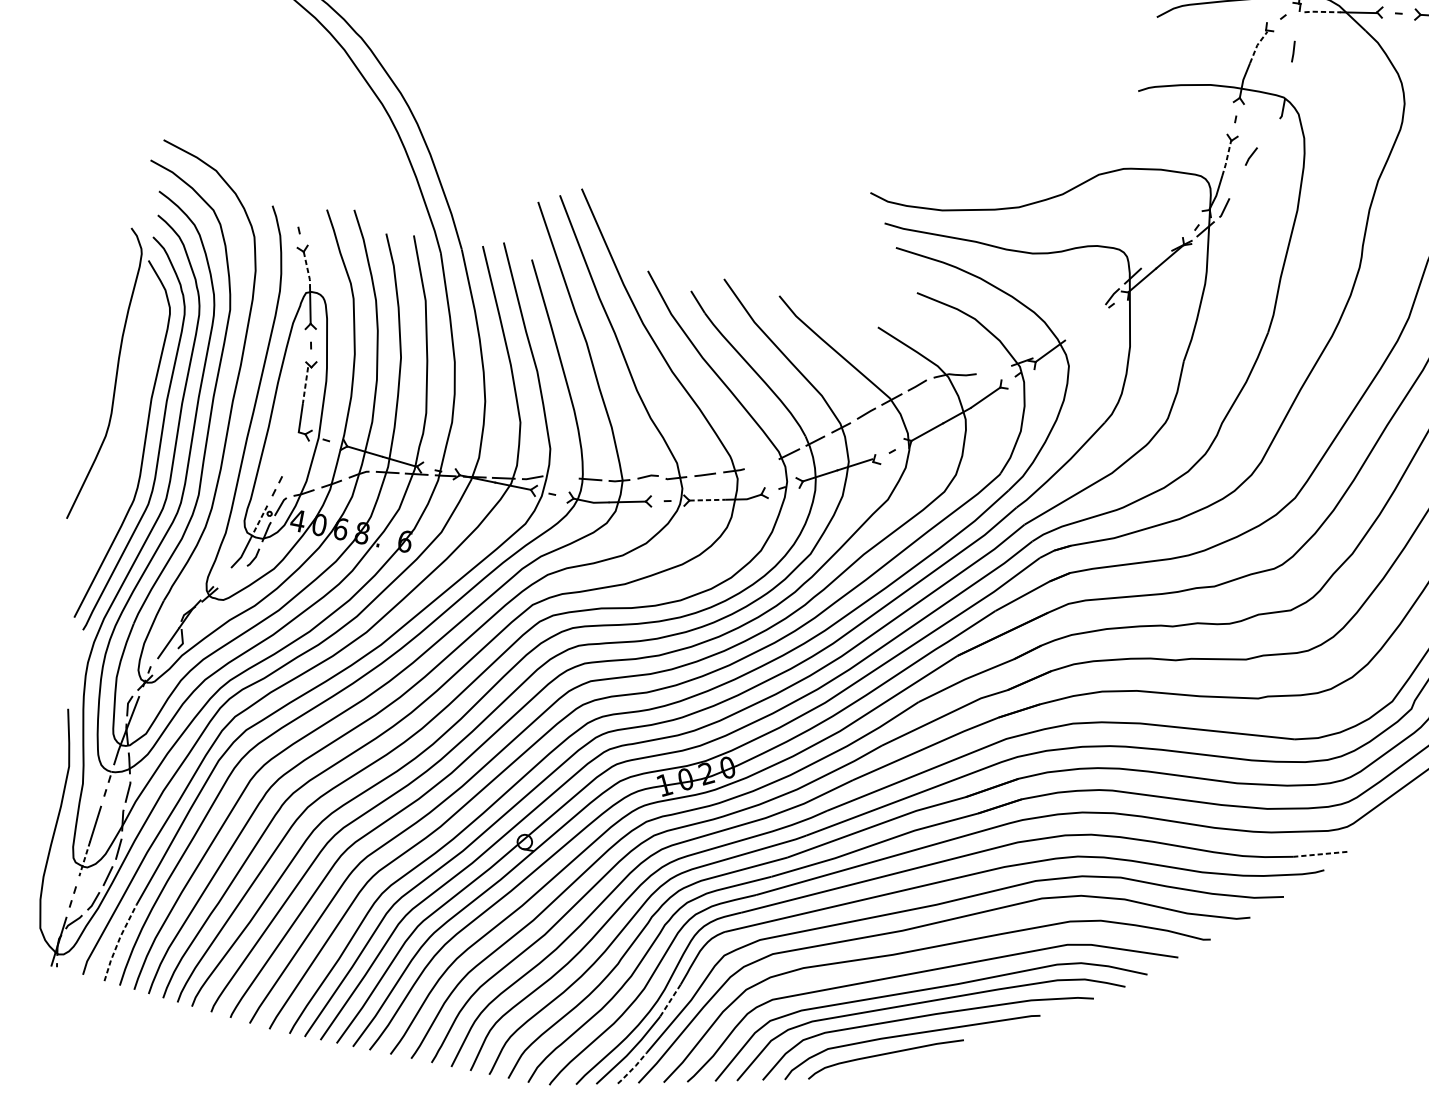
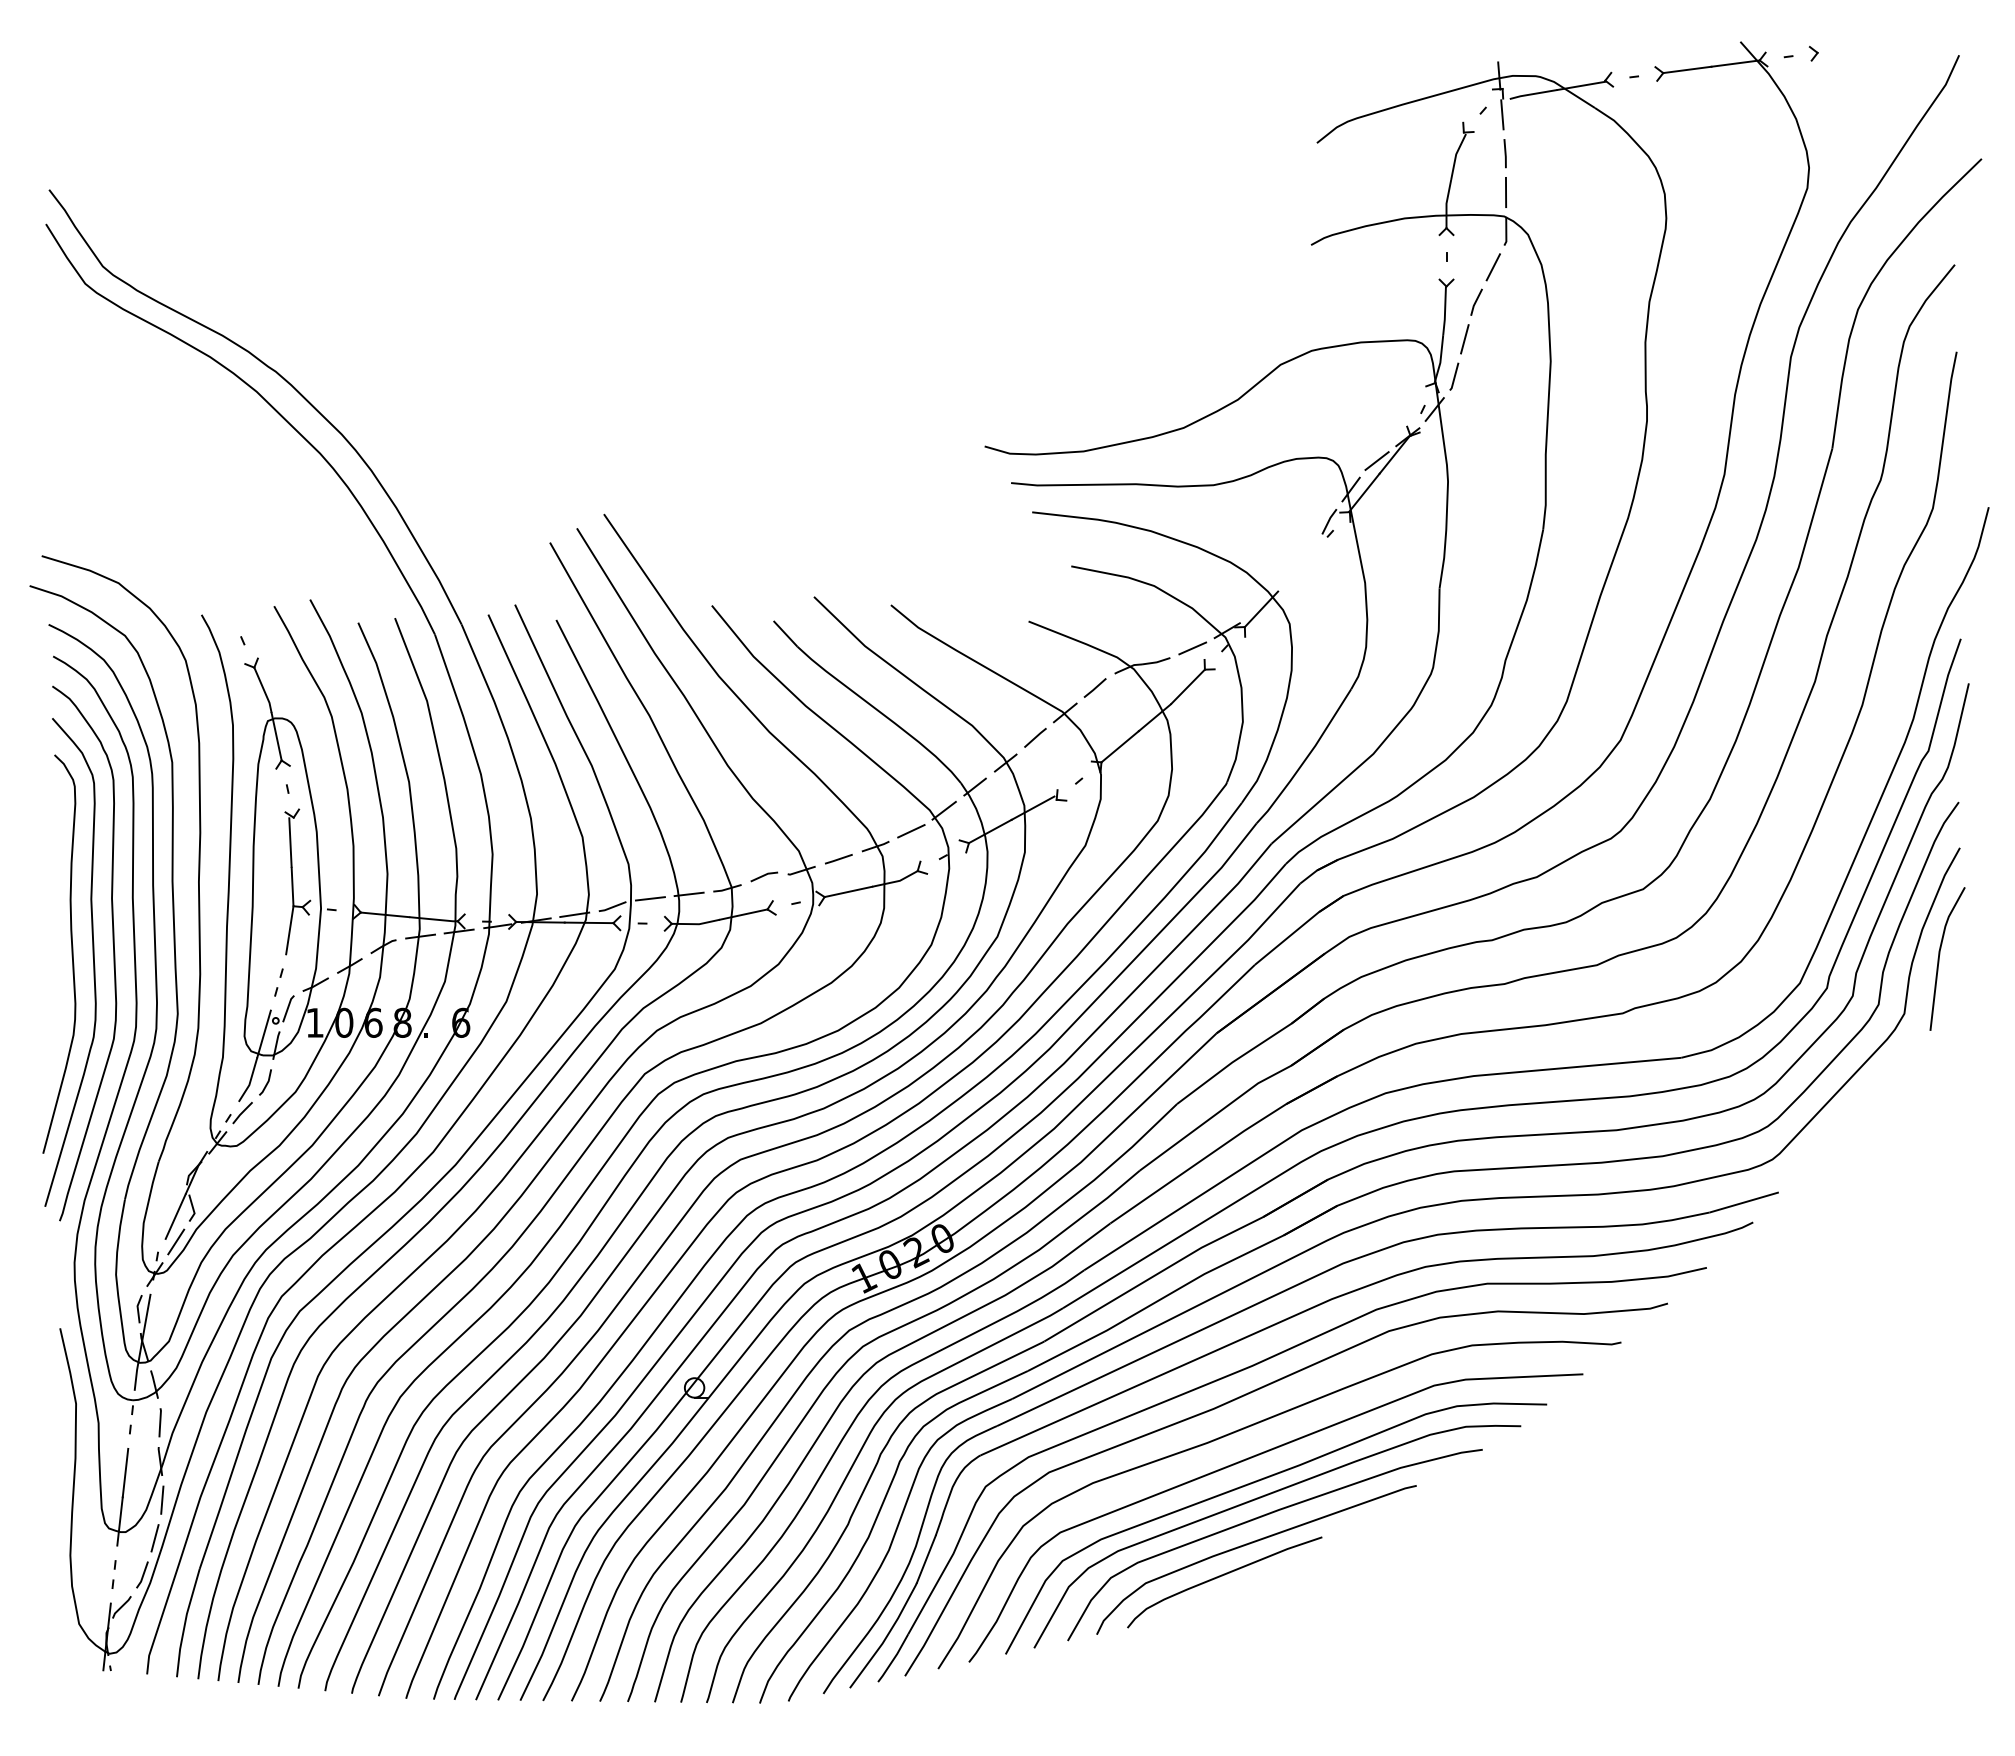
line: (1322, 12) -> (1533, 94), dashed -> solid
line: (1296, 22) -> (1502, 114), added
line: (1257, 46) -> (1456, 155), dashed -> solid
line: (1288, 80) -> (1505, 192), added
line: (1267, 133) -> (1492, 267), added
line: (1227, 158) -> (1445, 310), dashed -> solid
line: (1237, 182) -> (1464, 339), added
line: (1155, 258) -> (1376, 460), added
line: (307, 270) -> (264, 691), dashed -> solid
line: (994, 370) -> (1192, 648), added
curve: (115, 375) -> (71, 953), moved
line: (305, 385) -> (290, 843), dashed -> solid
line: (292, 449) -> (289, 930), added
line: (762, 464) -> (911, 831), added
line: (560, 476) -> (649, 898), added
line: (707, 499) -> (848, 891), dashed -> solid
text: (297, 520) -> (314, 1022), 4 -> 1
line: (258, 522) -> (263, 1034), dashed -> solid
part: (229, 576) -> (238, 1113), added
line: (165, 661) -> (176, 1241), added
line: (1320, 854) -> (1743, 1202), dashed -> solid
line: (84, 858) -> (119, 1521), dashed -> solid
line: (118, 942) -> (185, 1622), dashed -> solid
line: (670, 1000) -> (926, 1559), dashed -> solid
line: (633, 1068) -> (894, 1658), dashed -> solid

